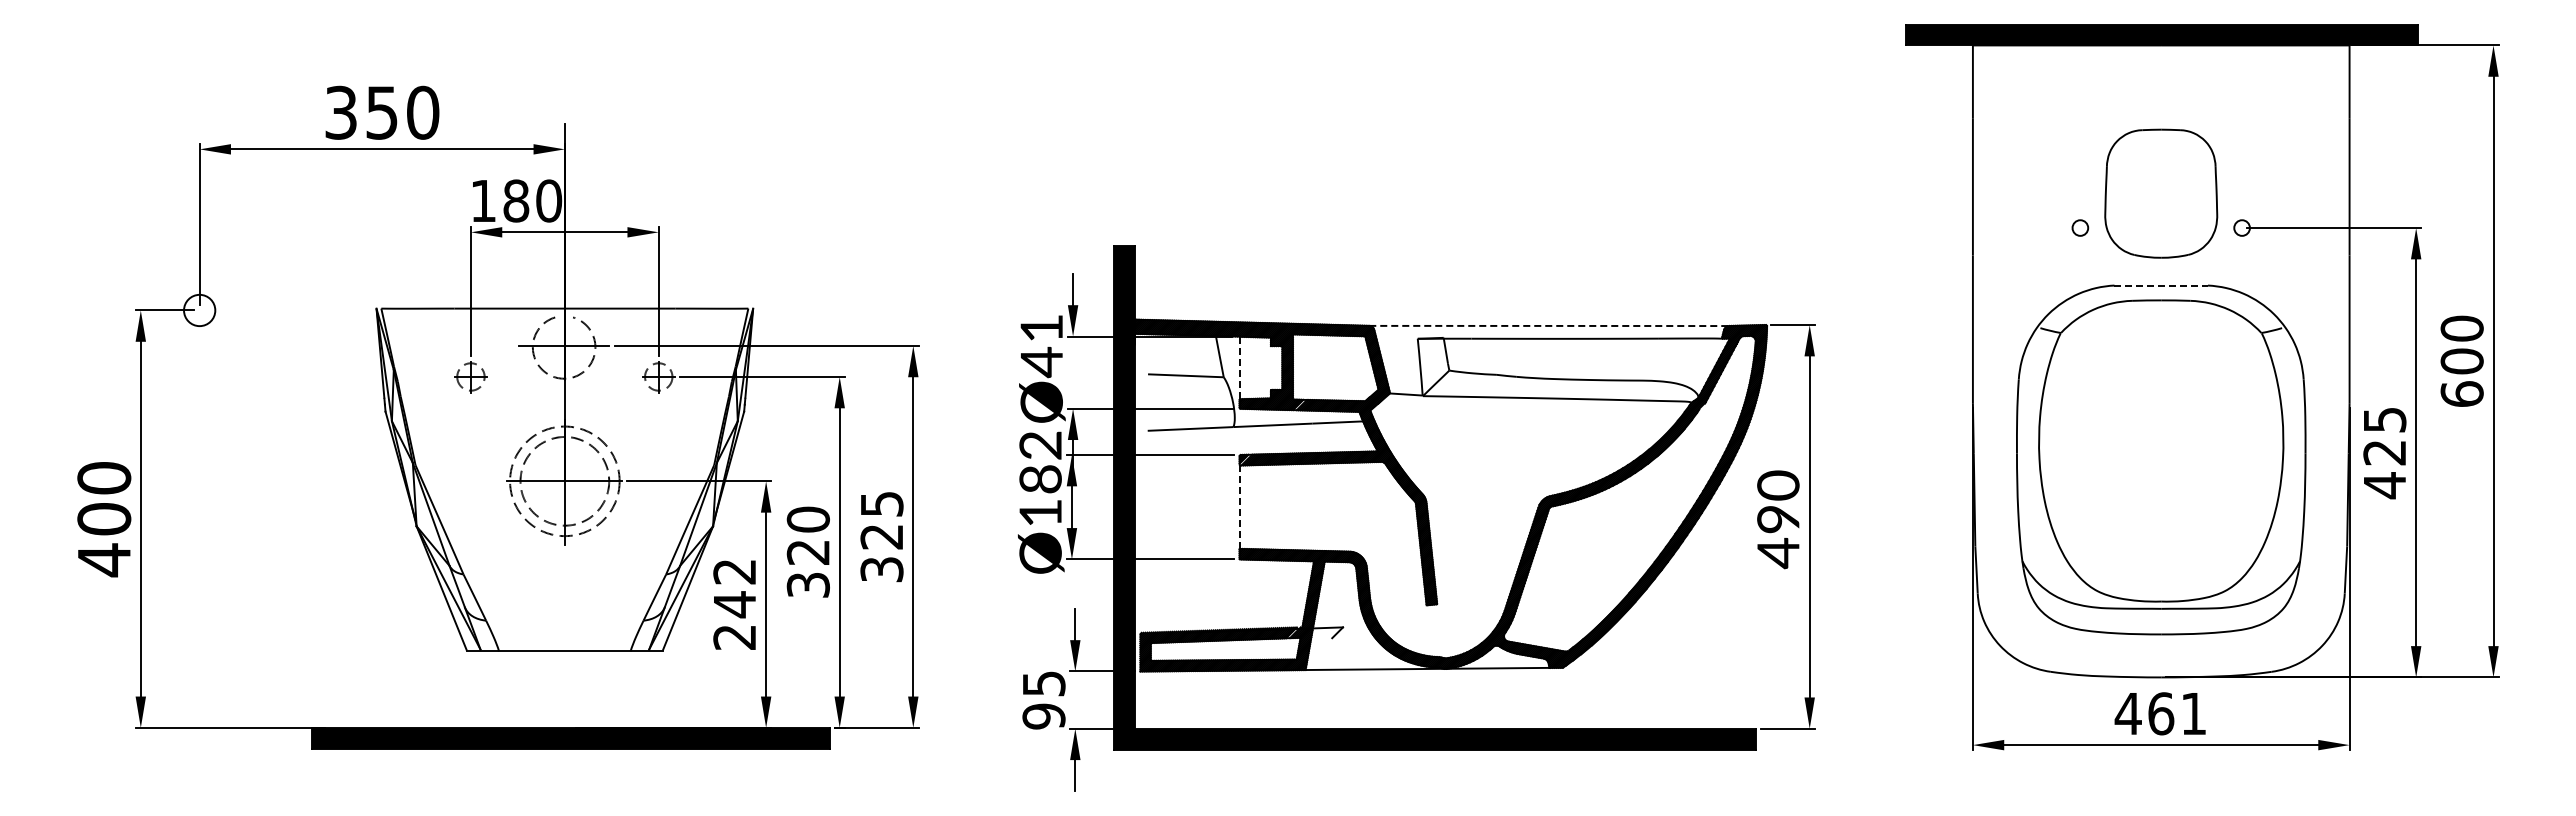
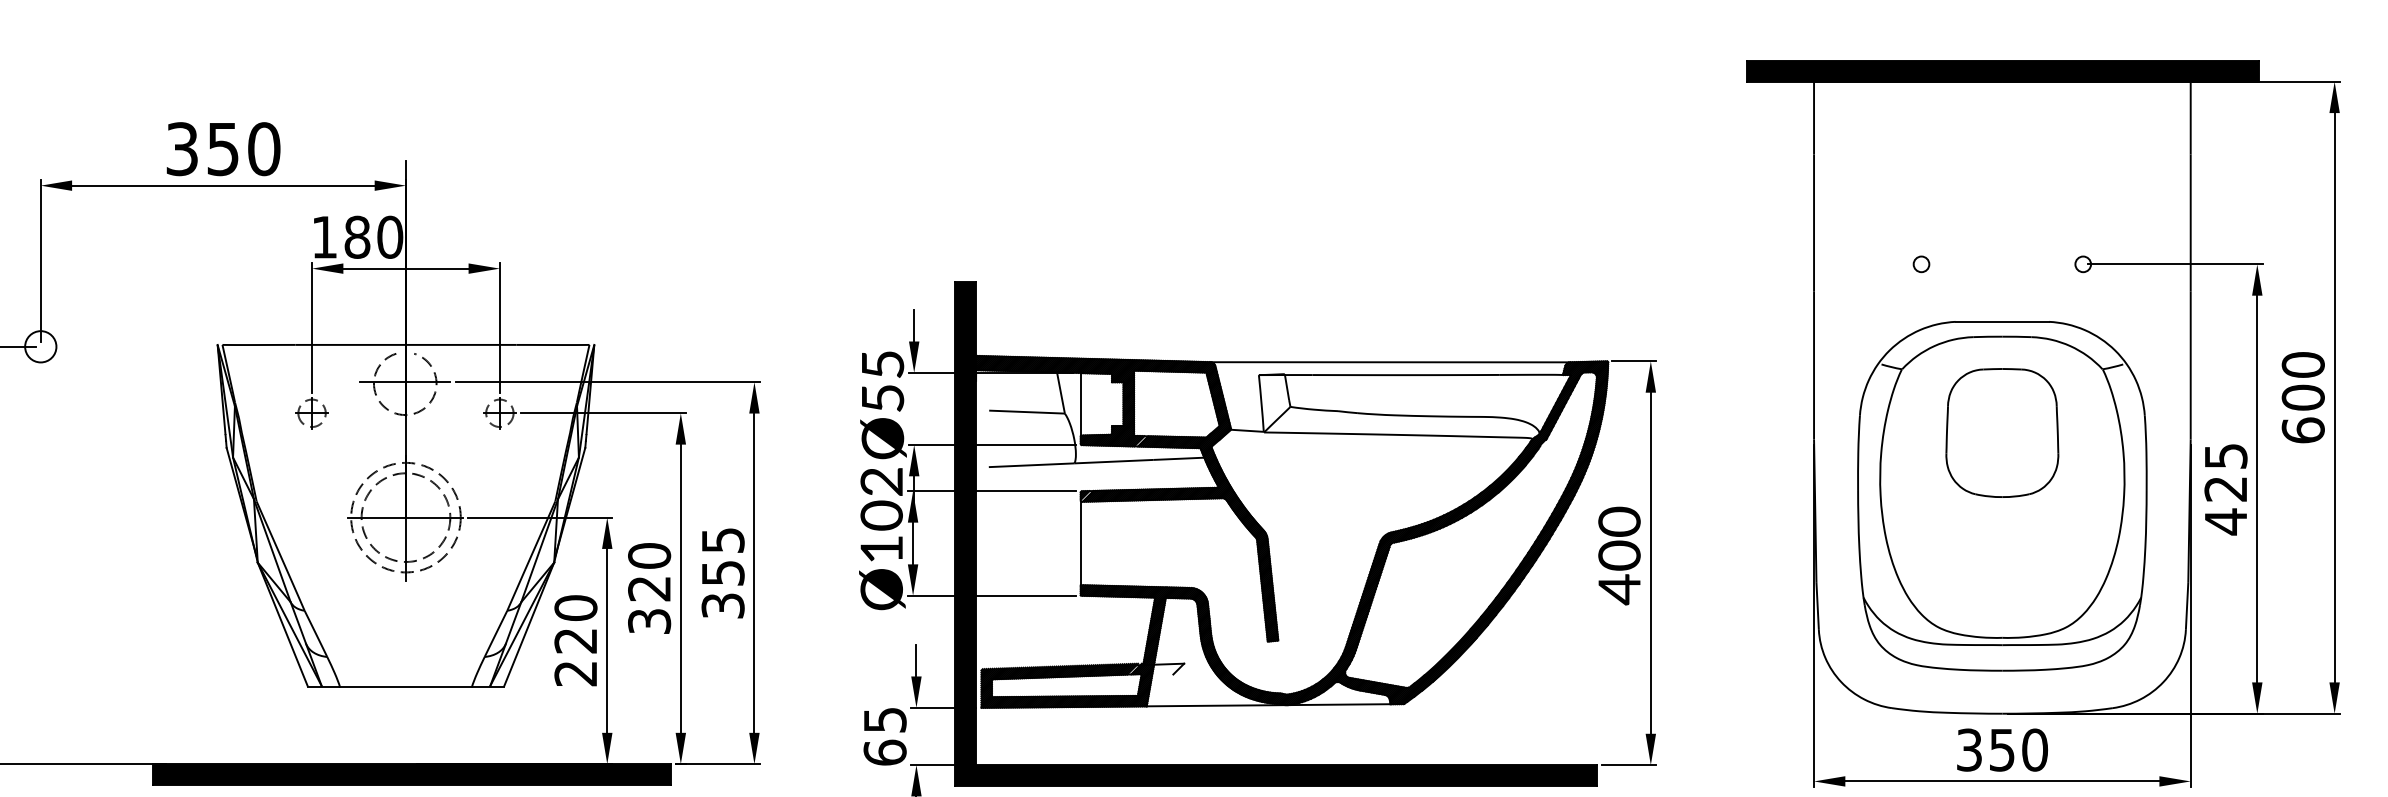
part: (2161, 193) -> (2002, 432), moved
line: (2161, 285) -> (2002, 321), dashed -> solid
line: (1549, 325) -> (1390, 361), dashed -> solid
text: (1042, 346) -> (883, 382), Ø41 -> Ø55
line: (1239, 368) -> (1080, 404), dashed -> solid
text: (1040, 479) -> (881, 515), Ø182 -> Ø102
line: (1239, 507) -> (1080, 543), dashed -> solid
text: (1778, 519) -> (1619, 555), 490 -> 400
text: (881, 537) -> (722, 573), 325 -> 355
text: (734, 588) -> (575, 624), 242 -> 220
text: (2160, 713) -> (2001, 749), 461 -> 350
text: (1043, 716) -> (884, 752), 95 -> 65

